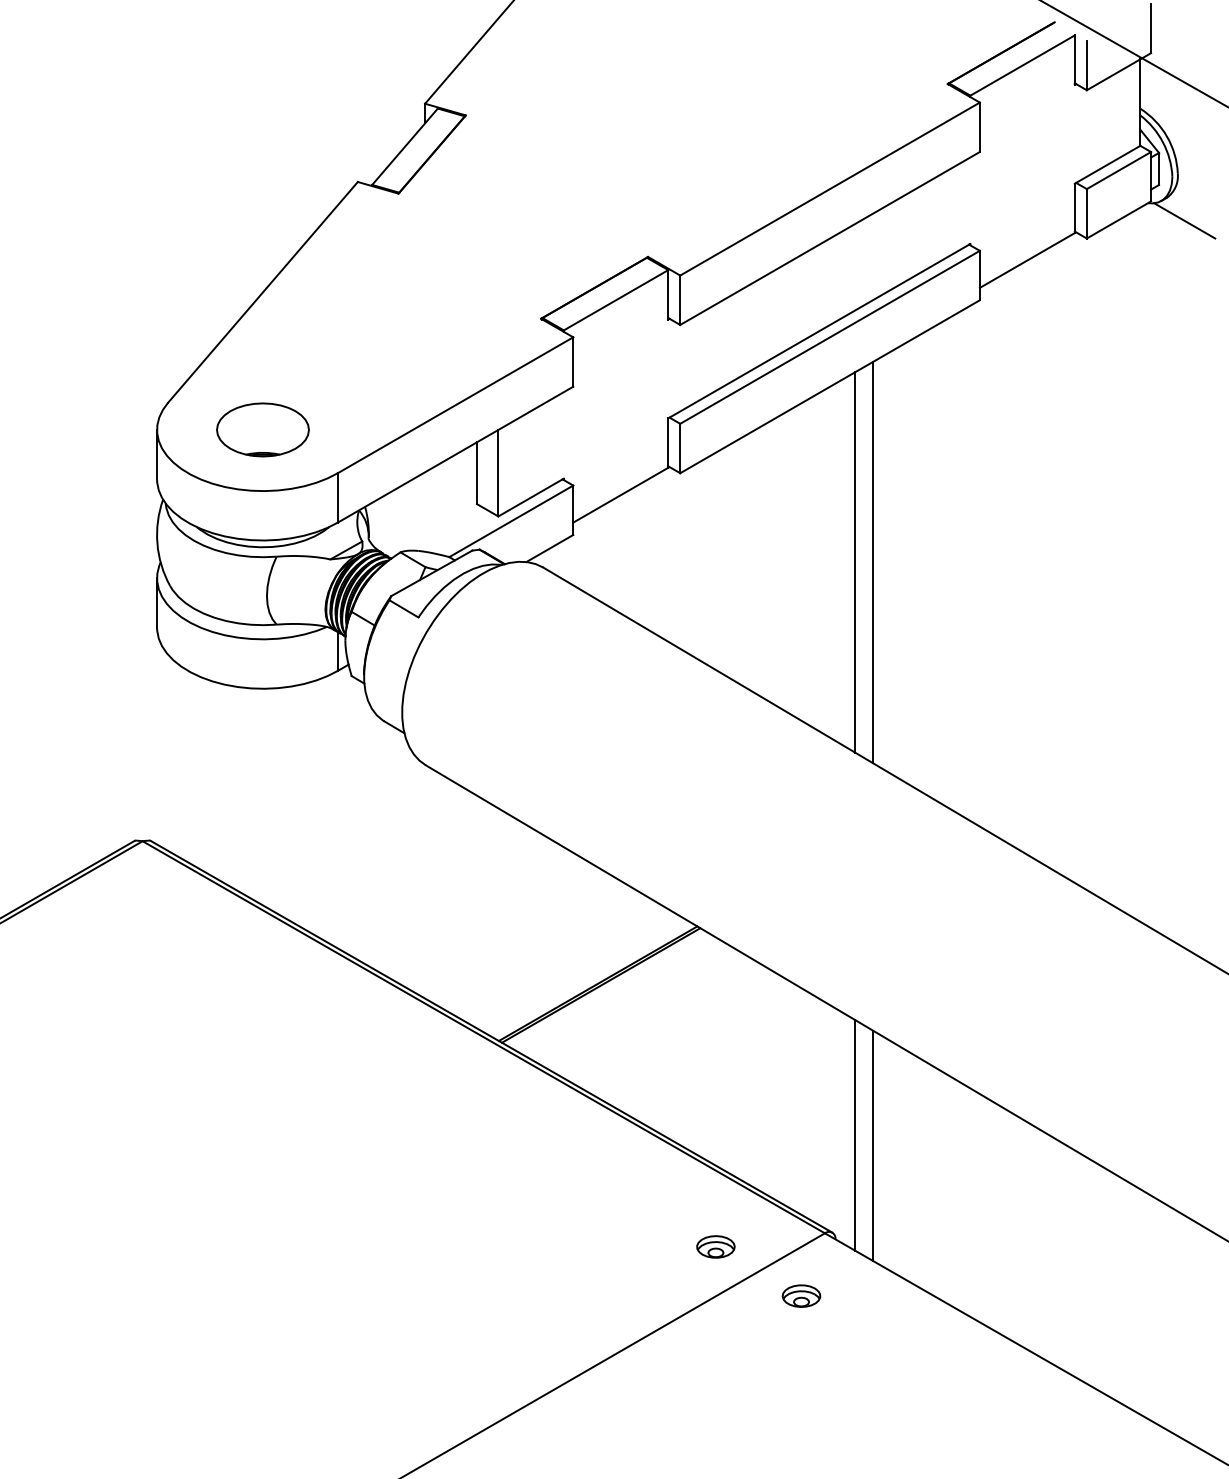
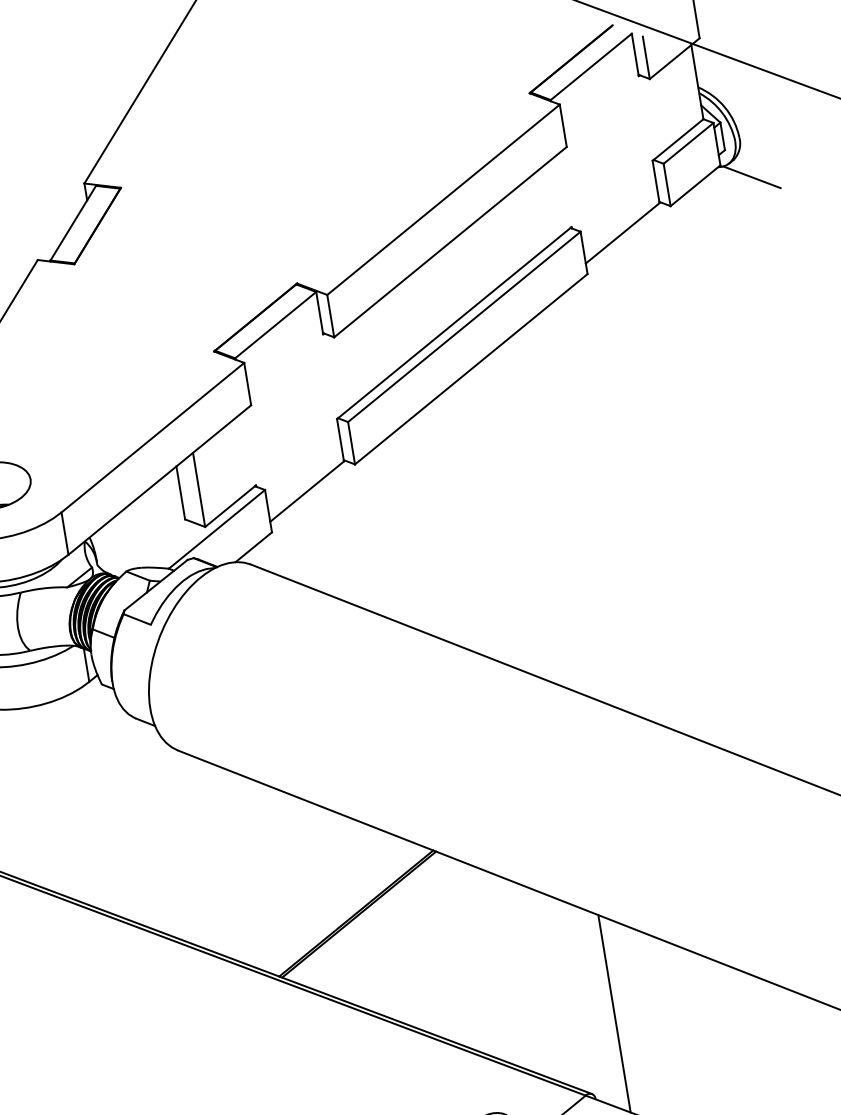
line: (855, 562) -> (517, 516), removed
line: (872, 562) -> (532, 513), removed
line: (855, 1135) -> (598, 1007), removed

